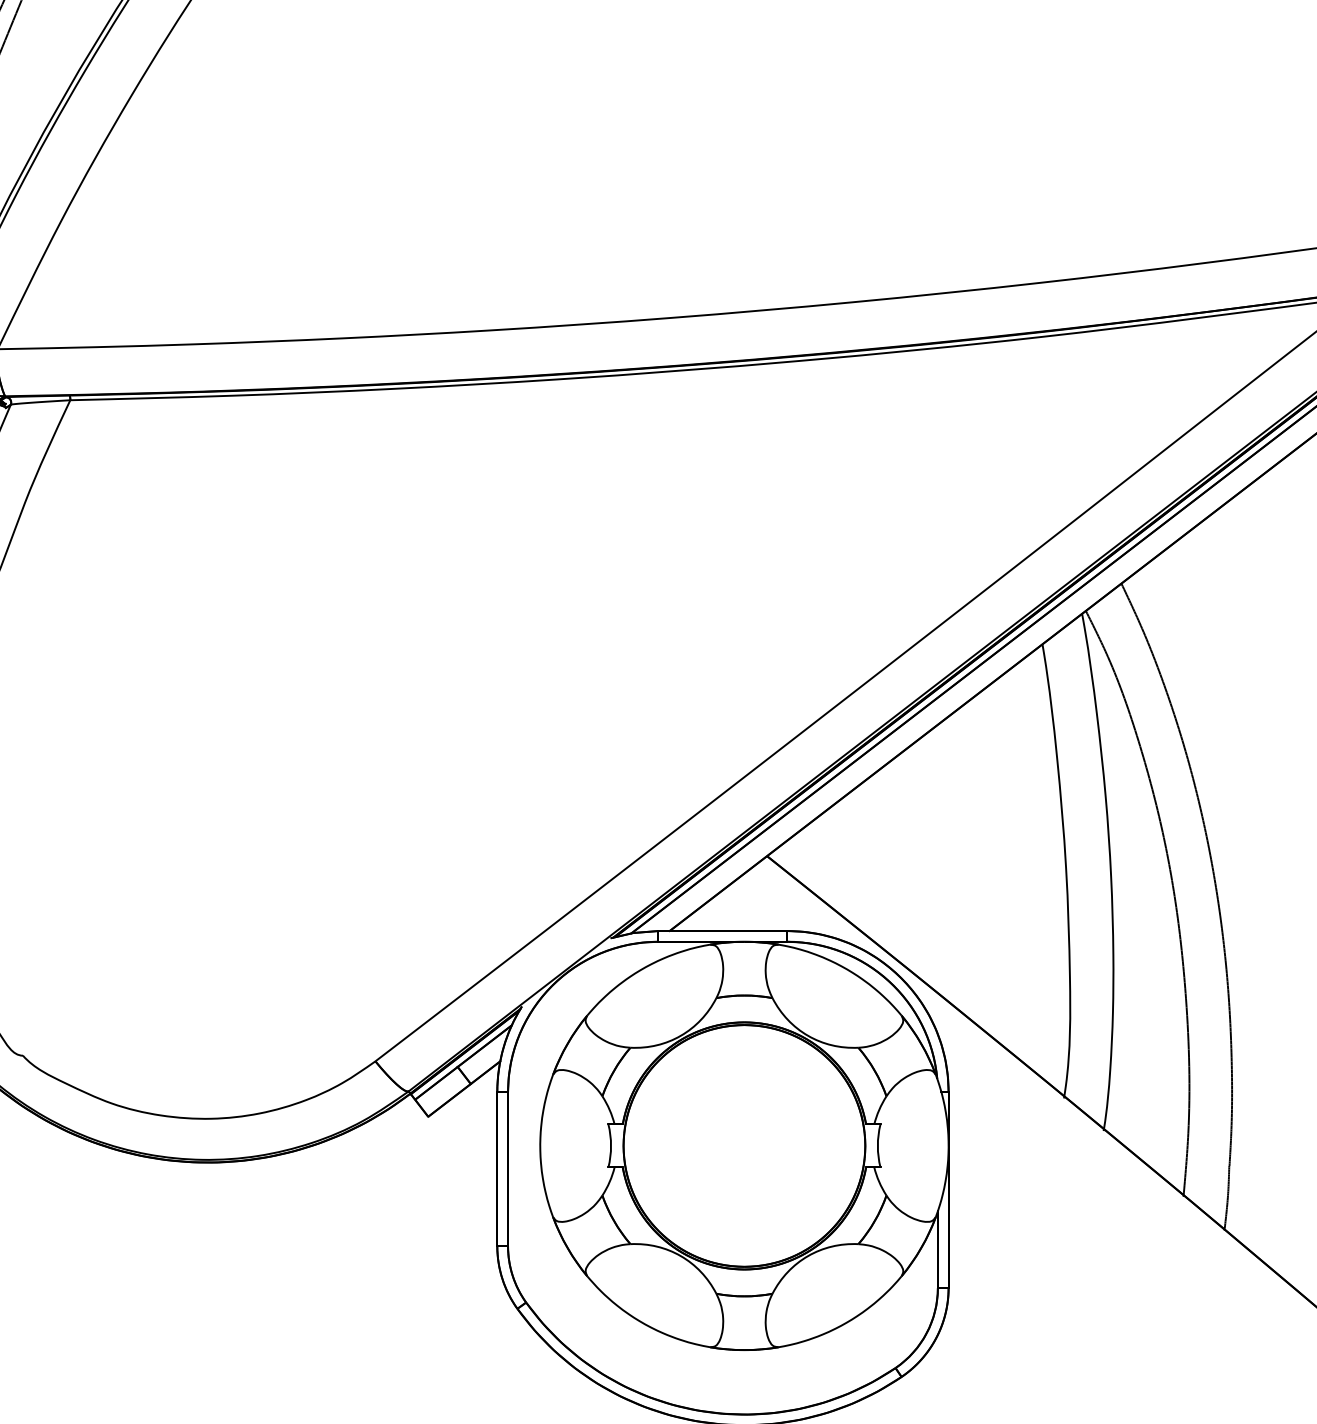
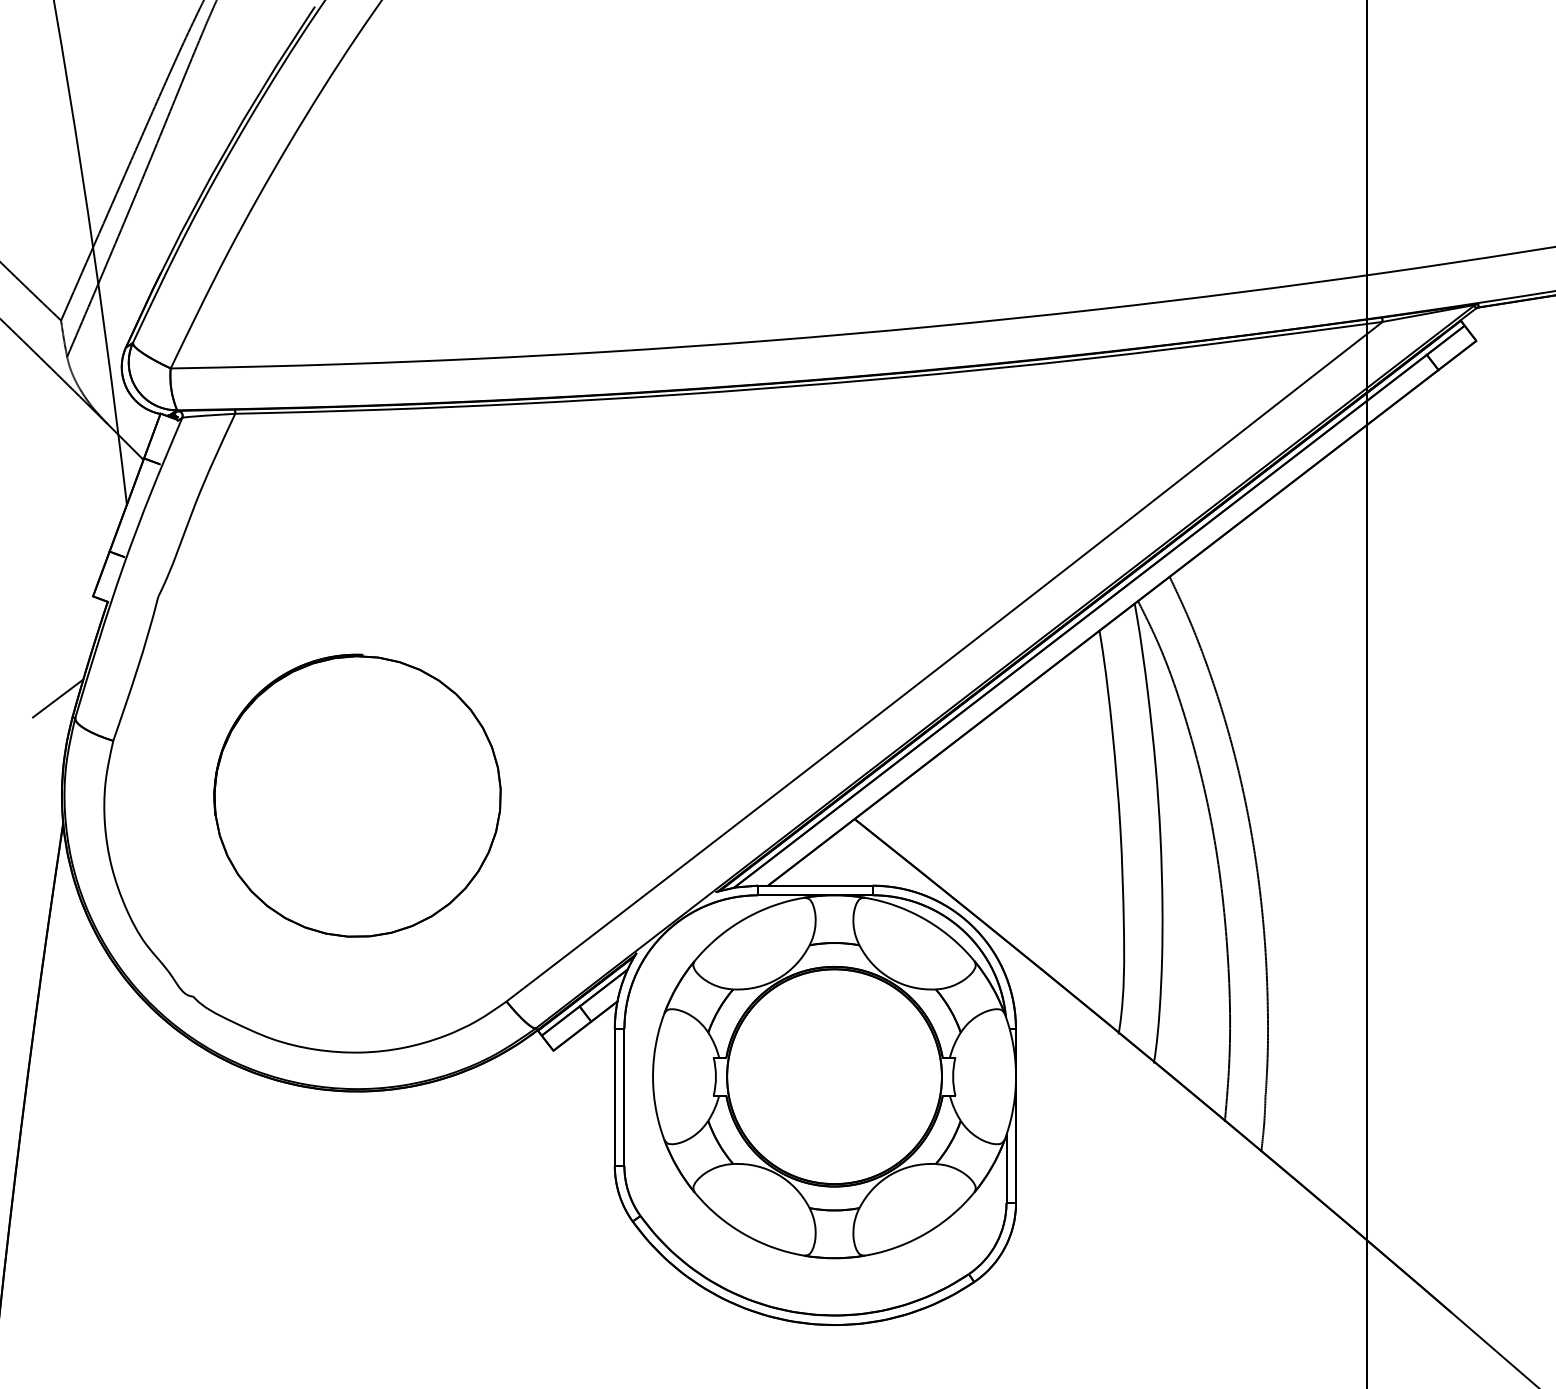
part: (207, 829) -> (357, 795), added

